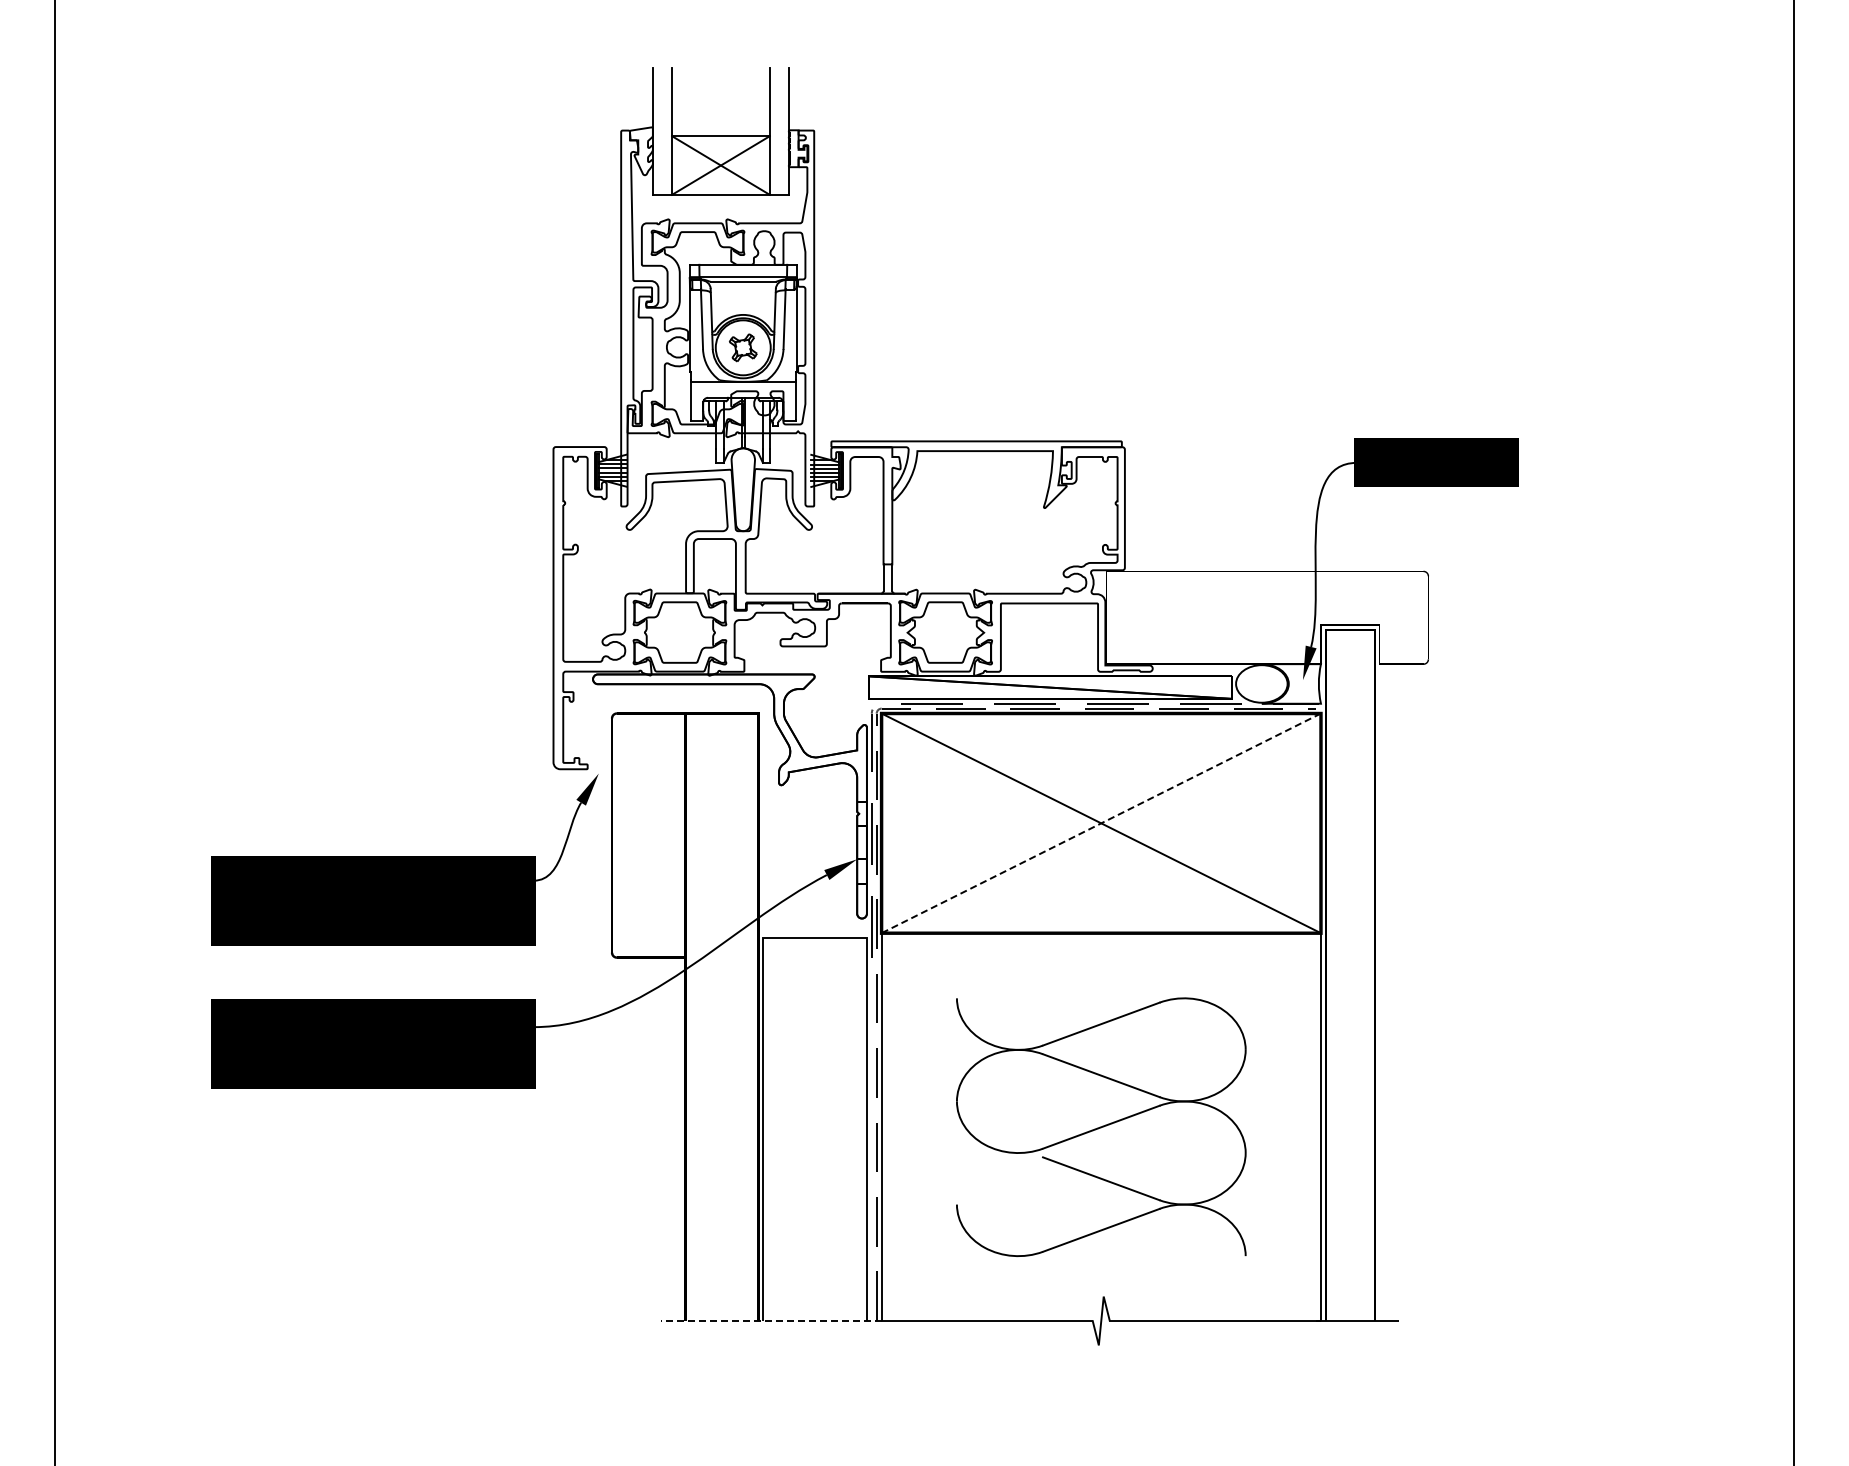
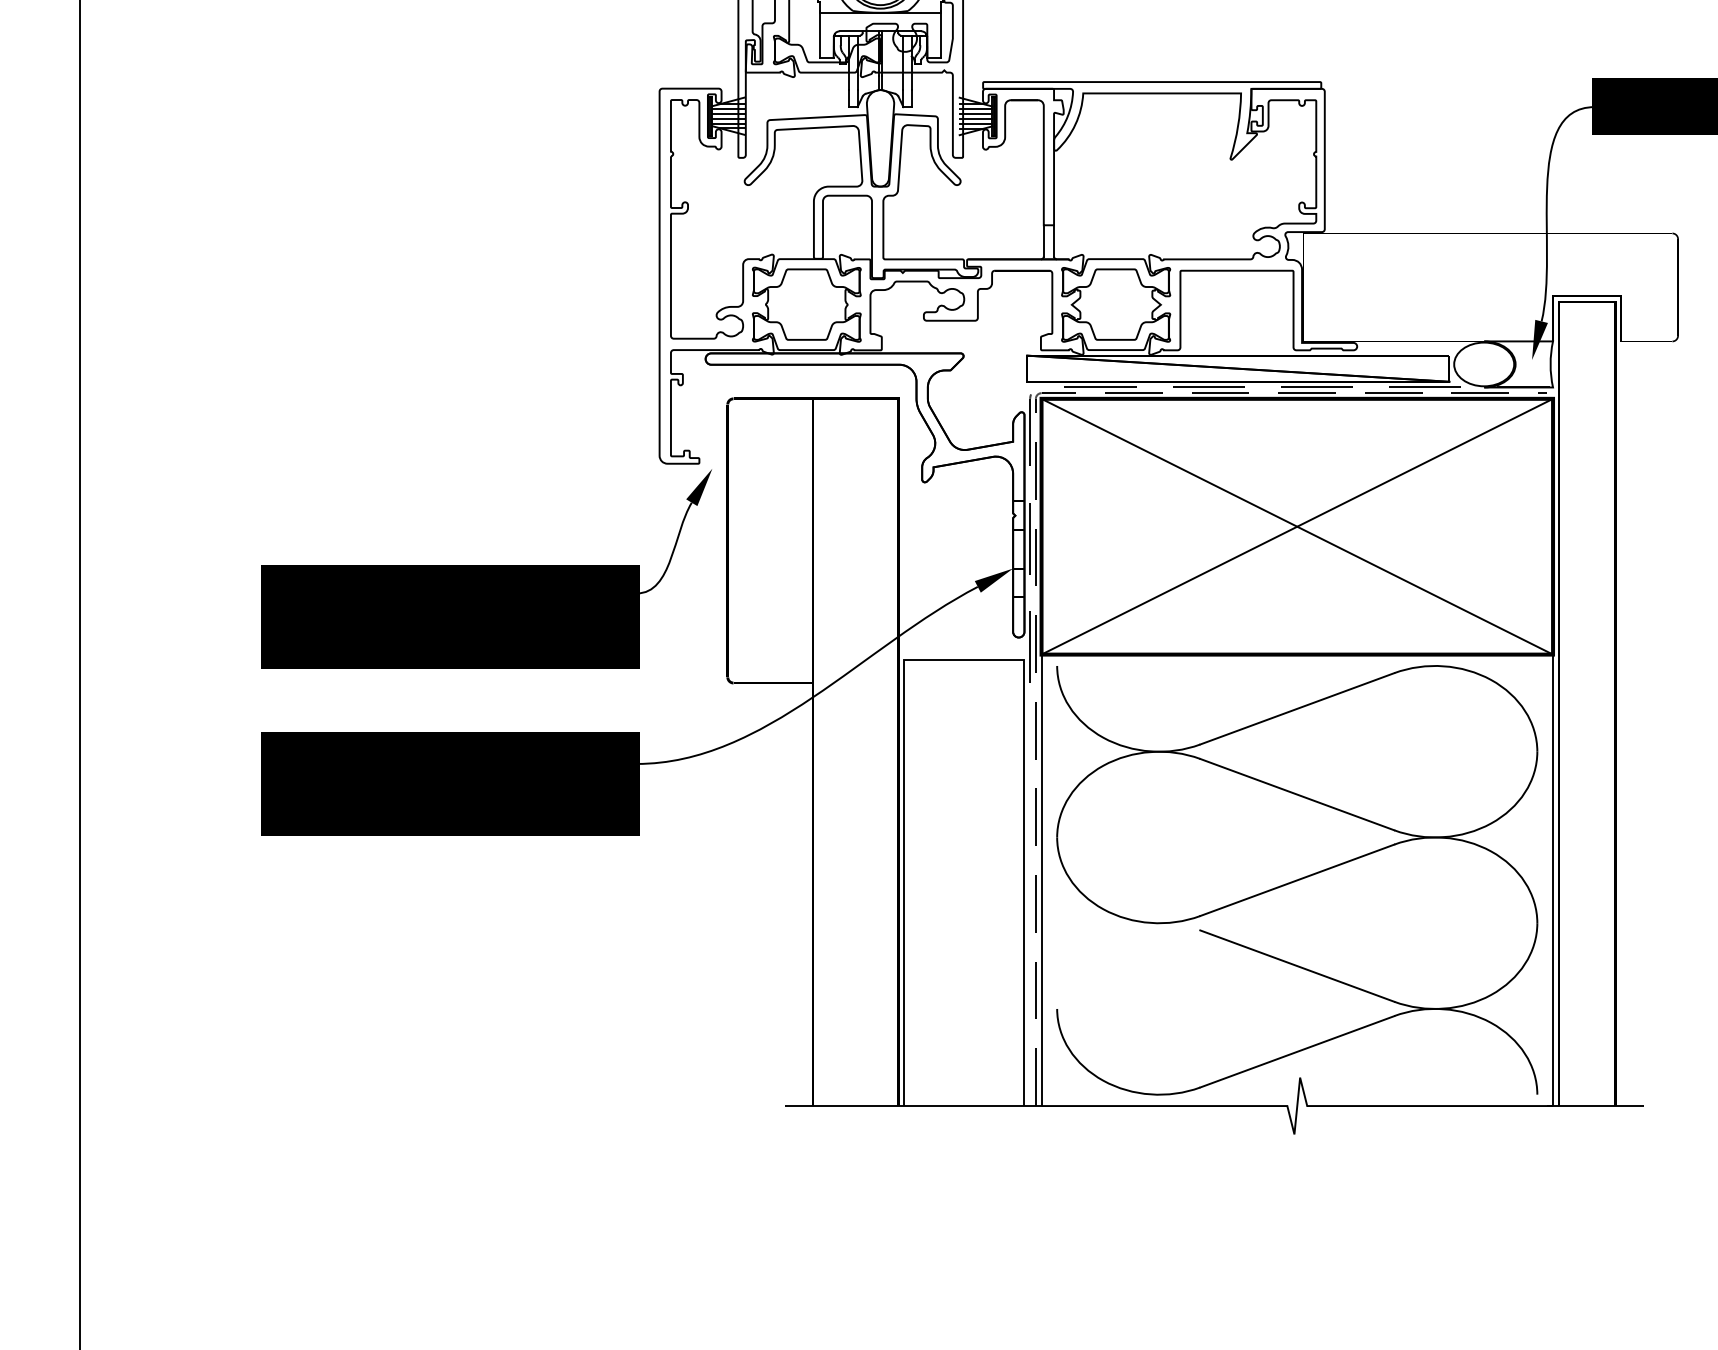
line: (1101, 823) -> (1297, 526), dashed -> solid
part: (1101, 1127) -> (1297, 880), size x1.43
line: (770, 1321) -> (912, 1106), dashed -> solid

